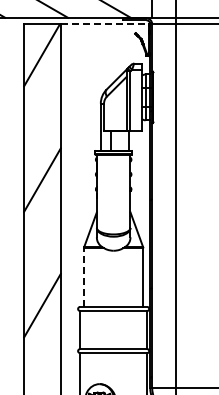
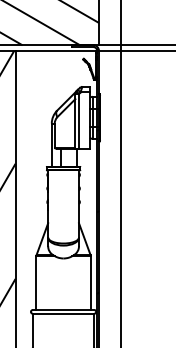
line: (105, 24) -> (56, 50), dashed -> solid
line: (84, 277) -> (36, 283), dashed -> solid

